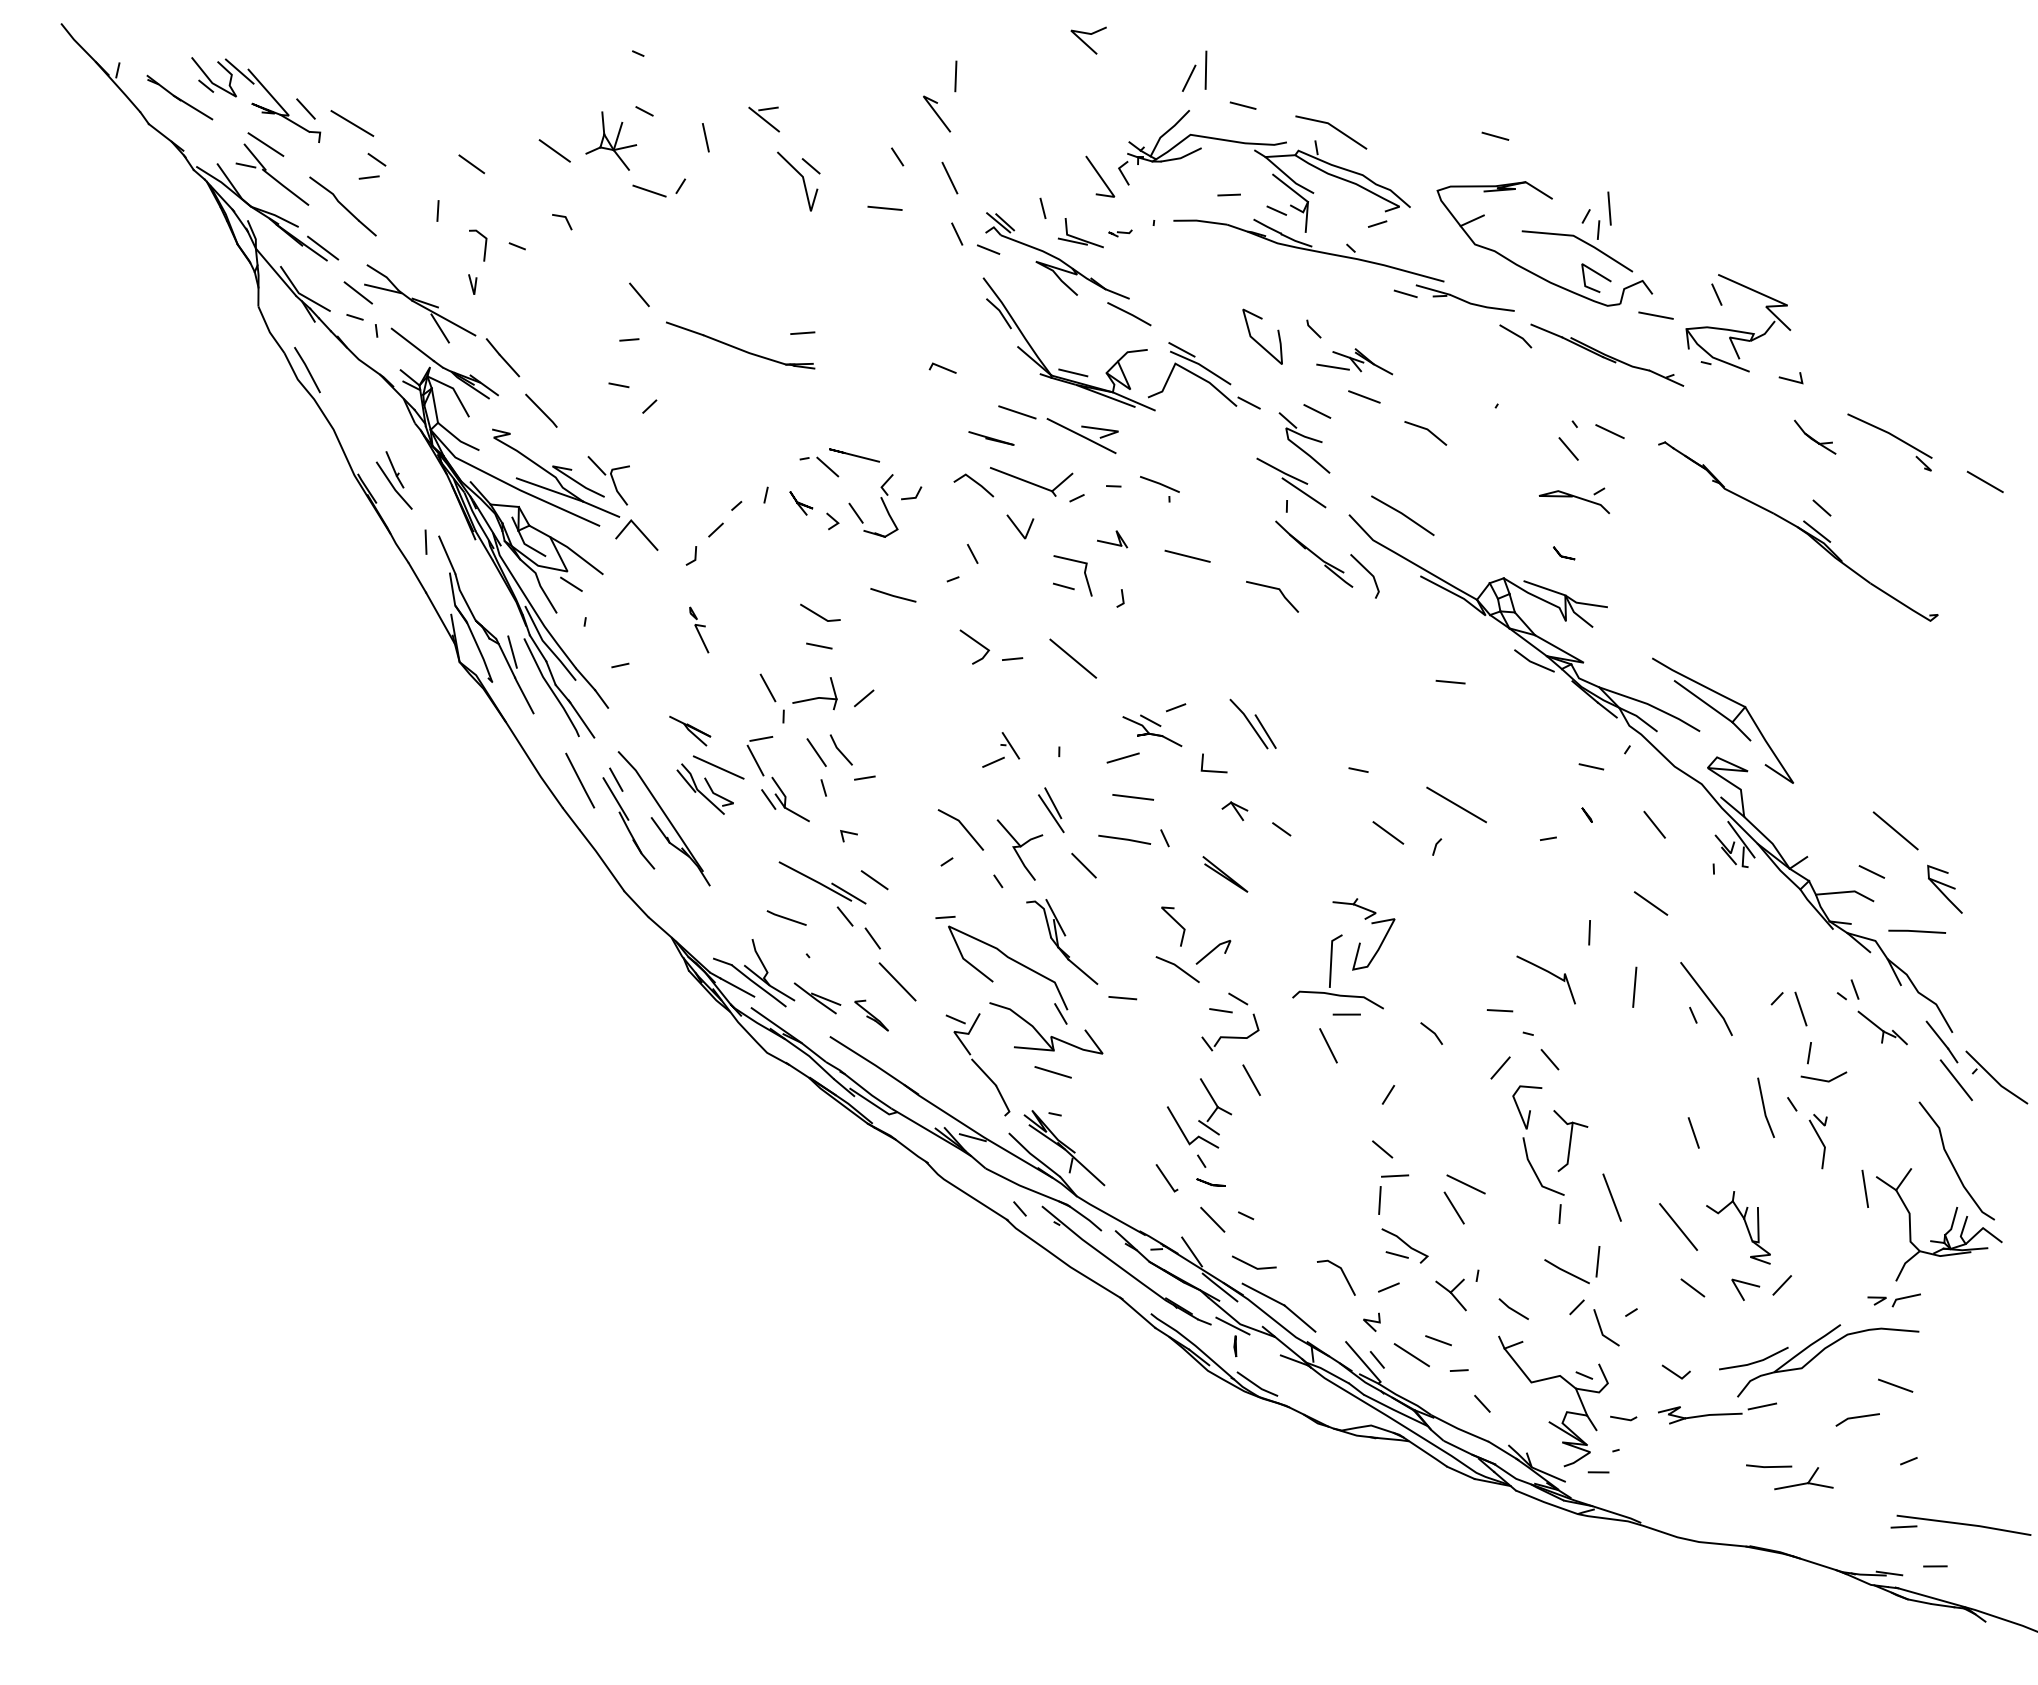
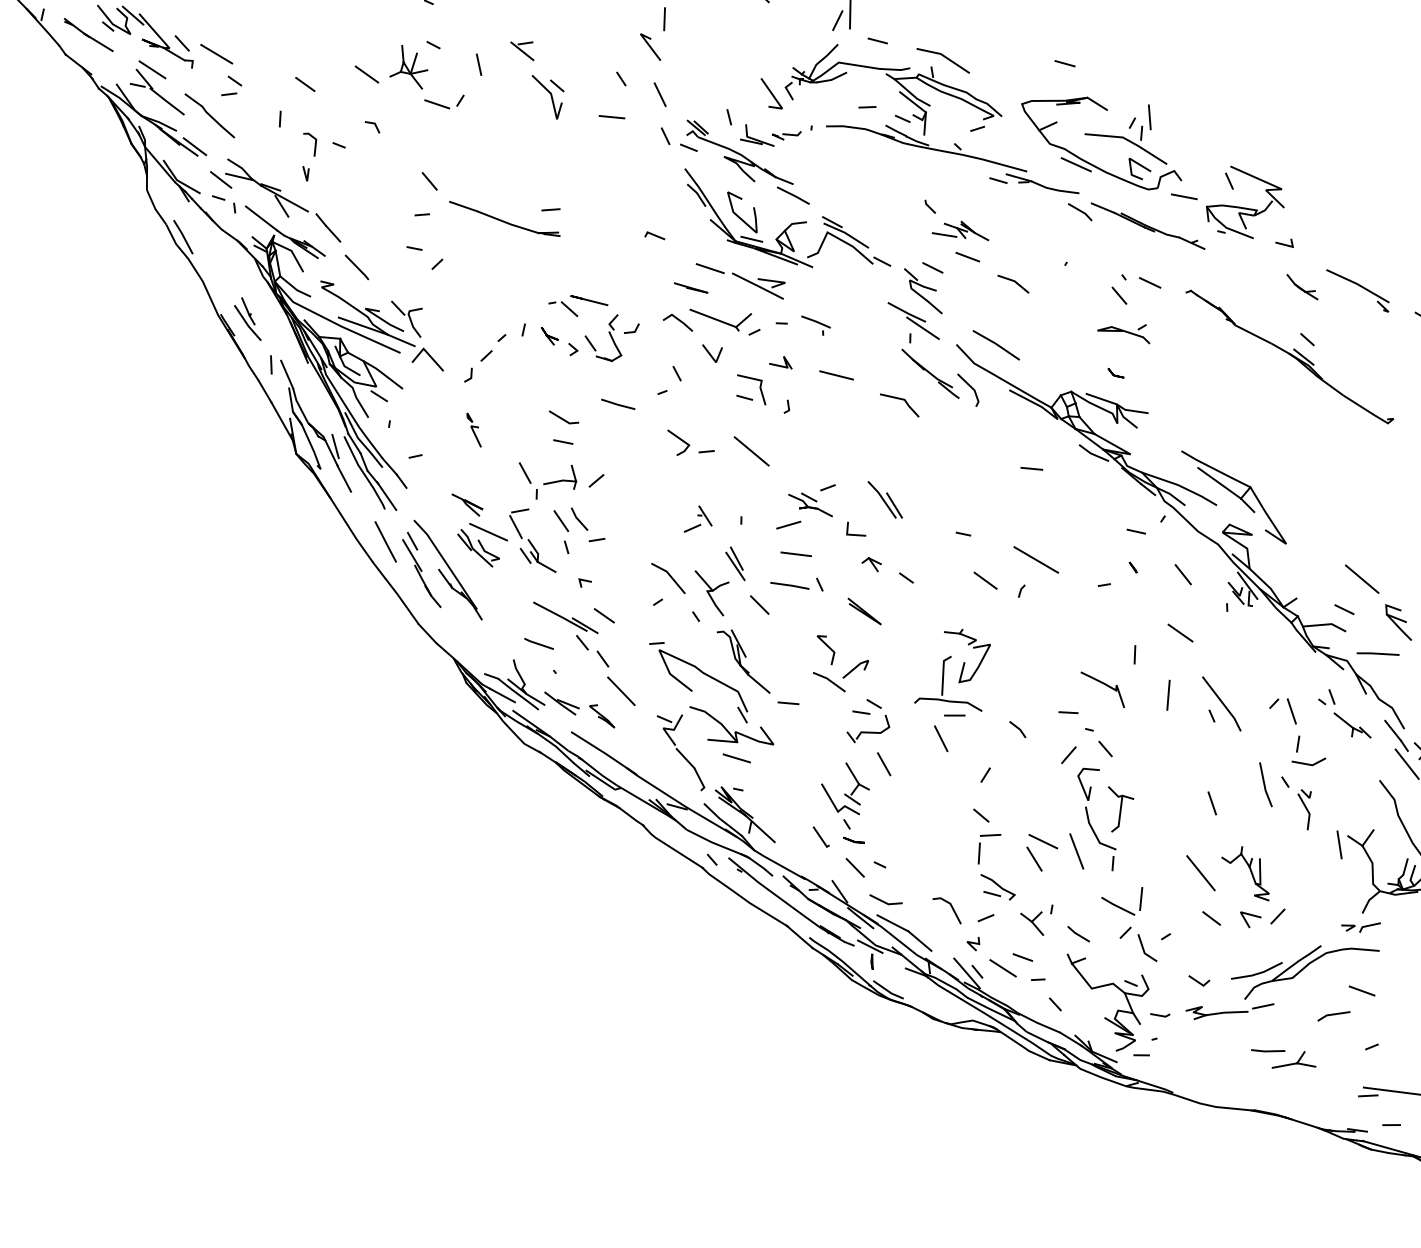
part: (1120, 233) -> (786, 135), size x1.67
line: (1510, 272) -> (1076, 164), added
curve: (1257, 341) -> (738, 215), moved
line: (1611, 1197) -> (1076, 851), moved

